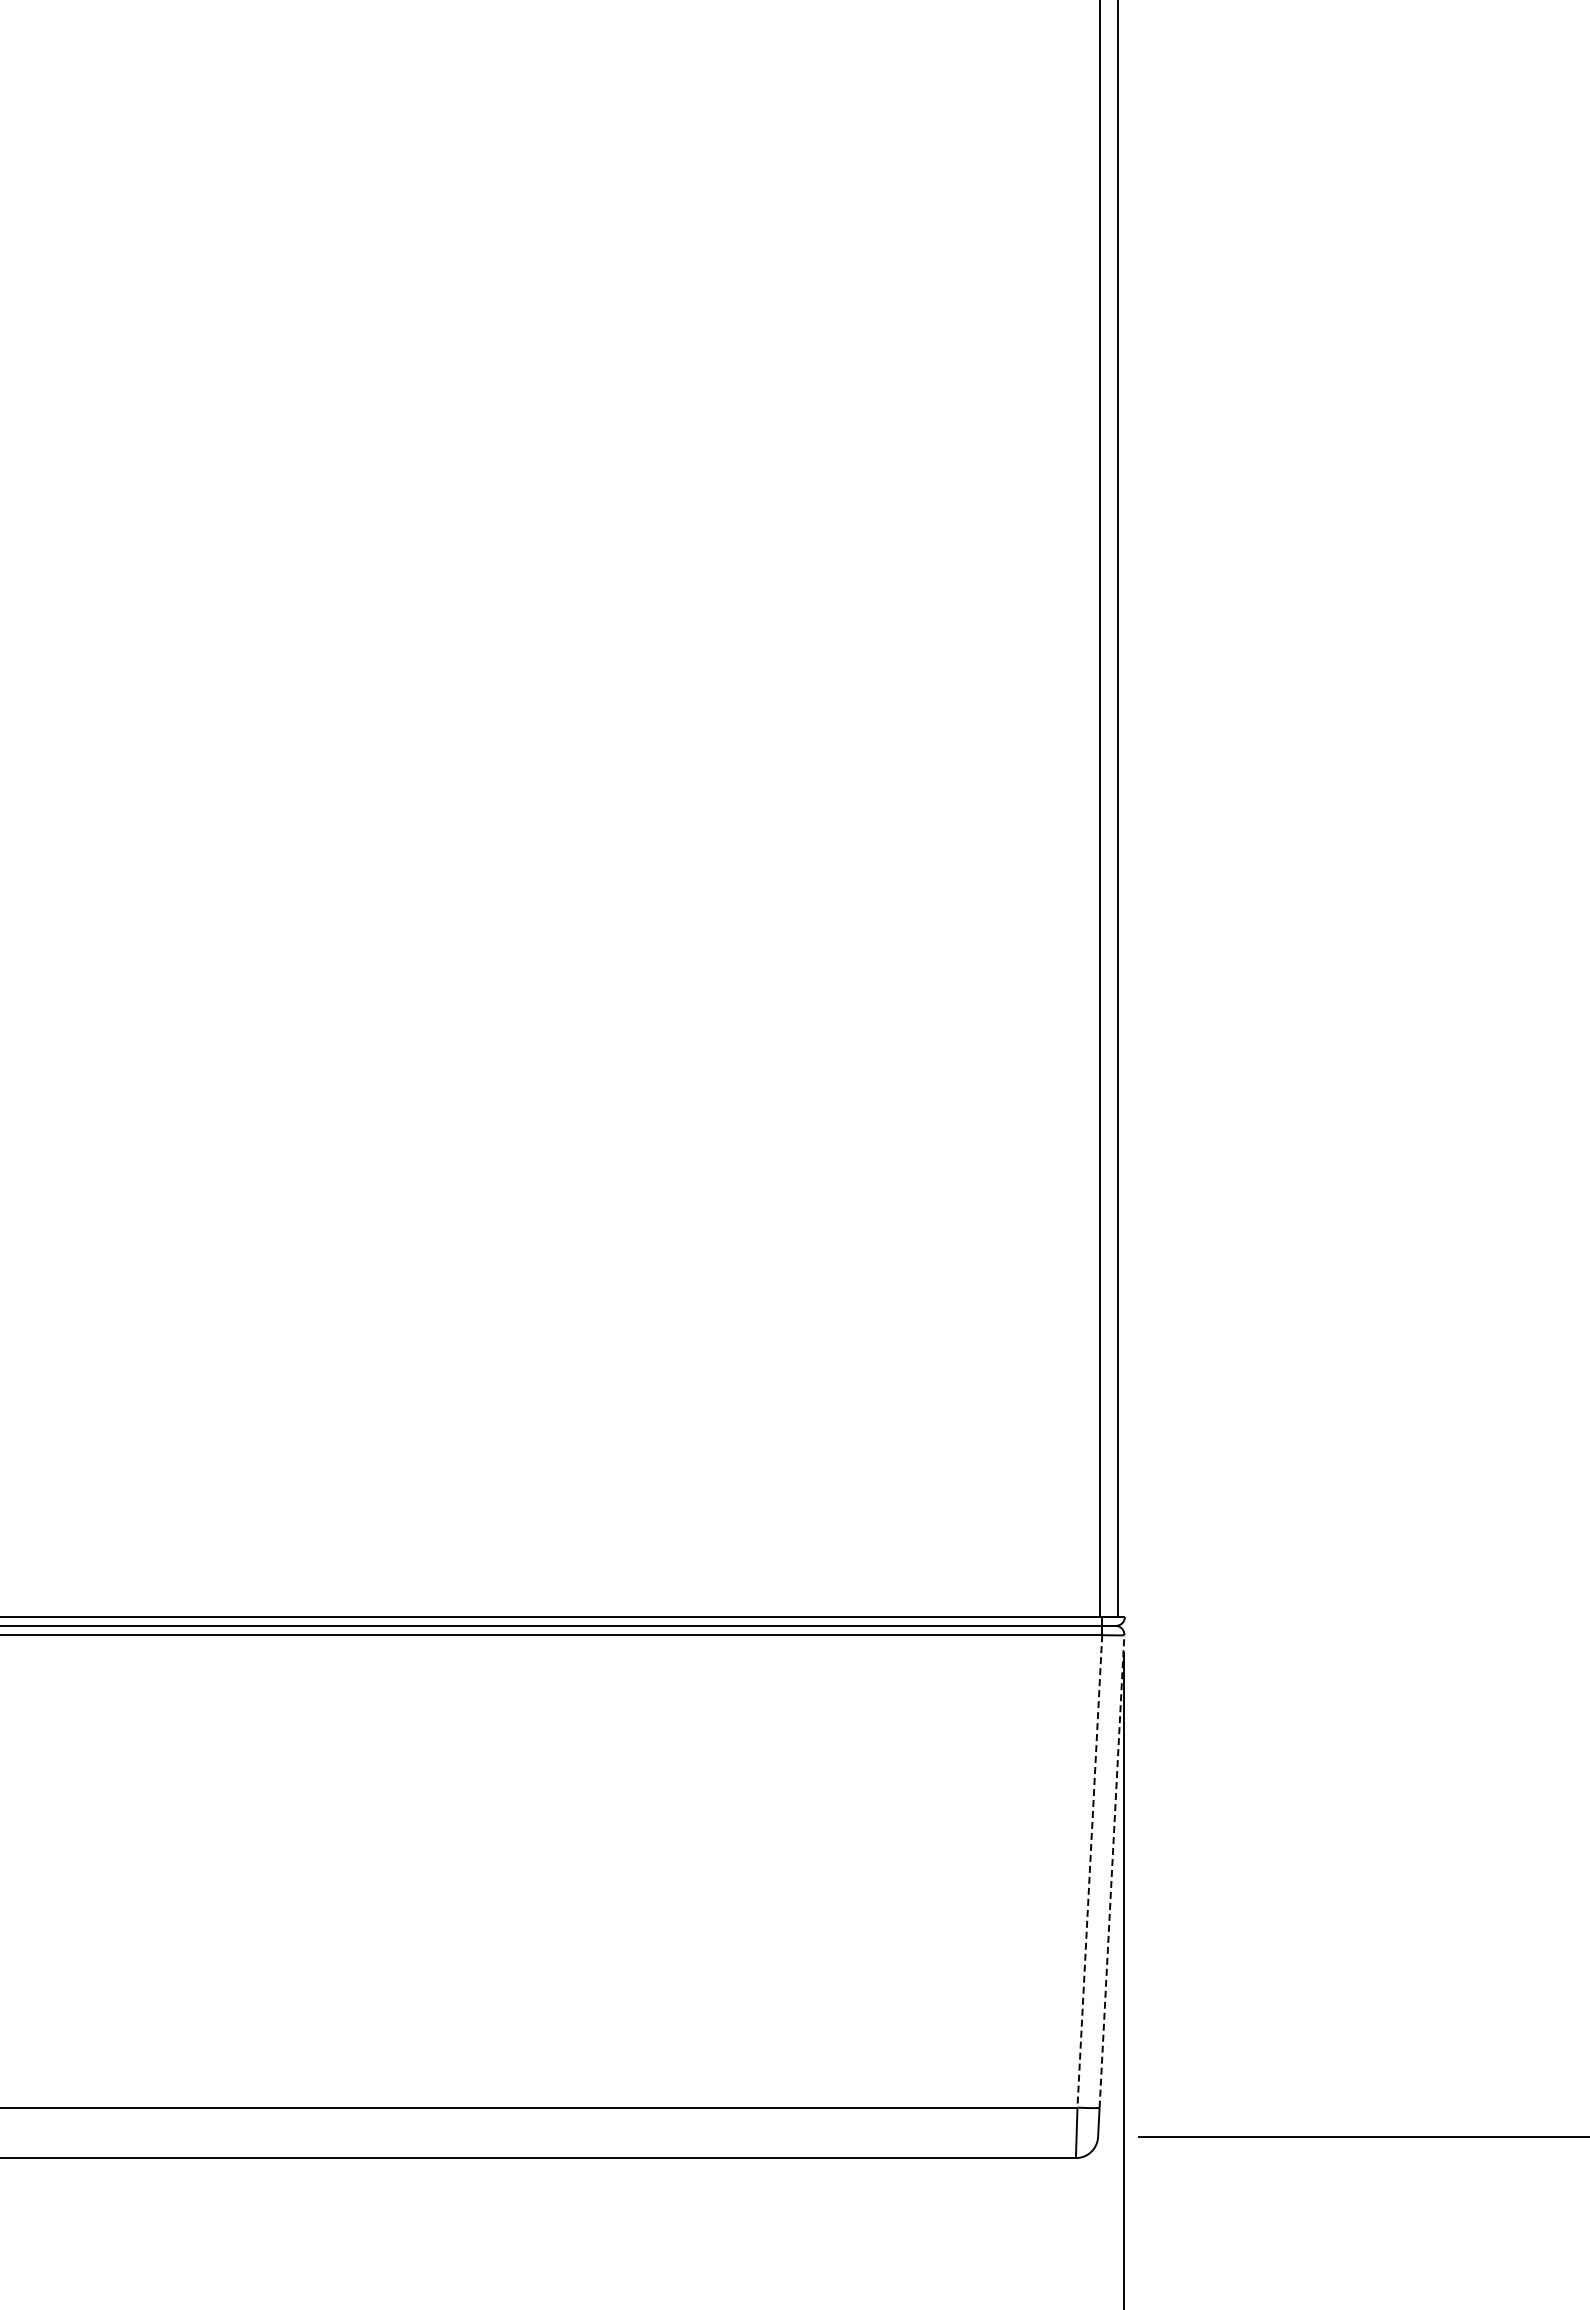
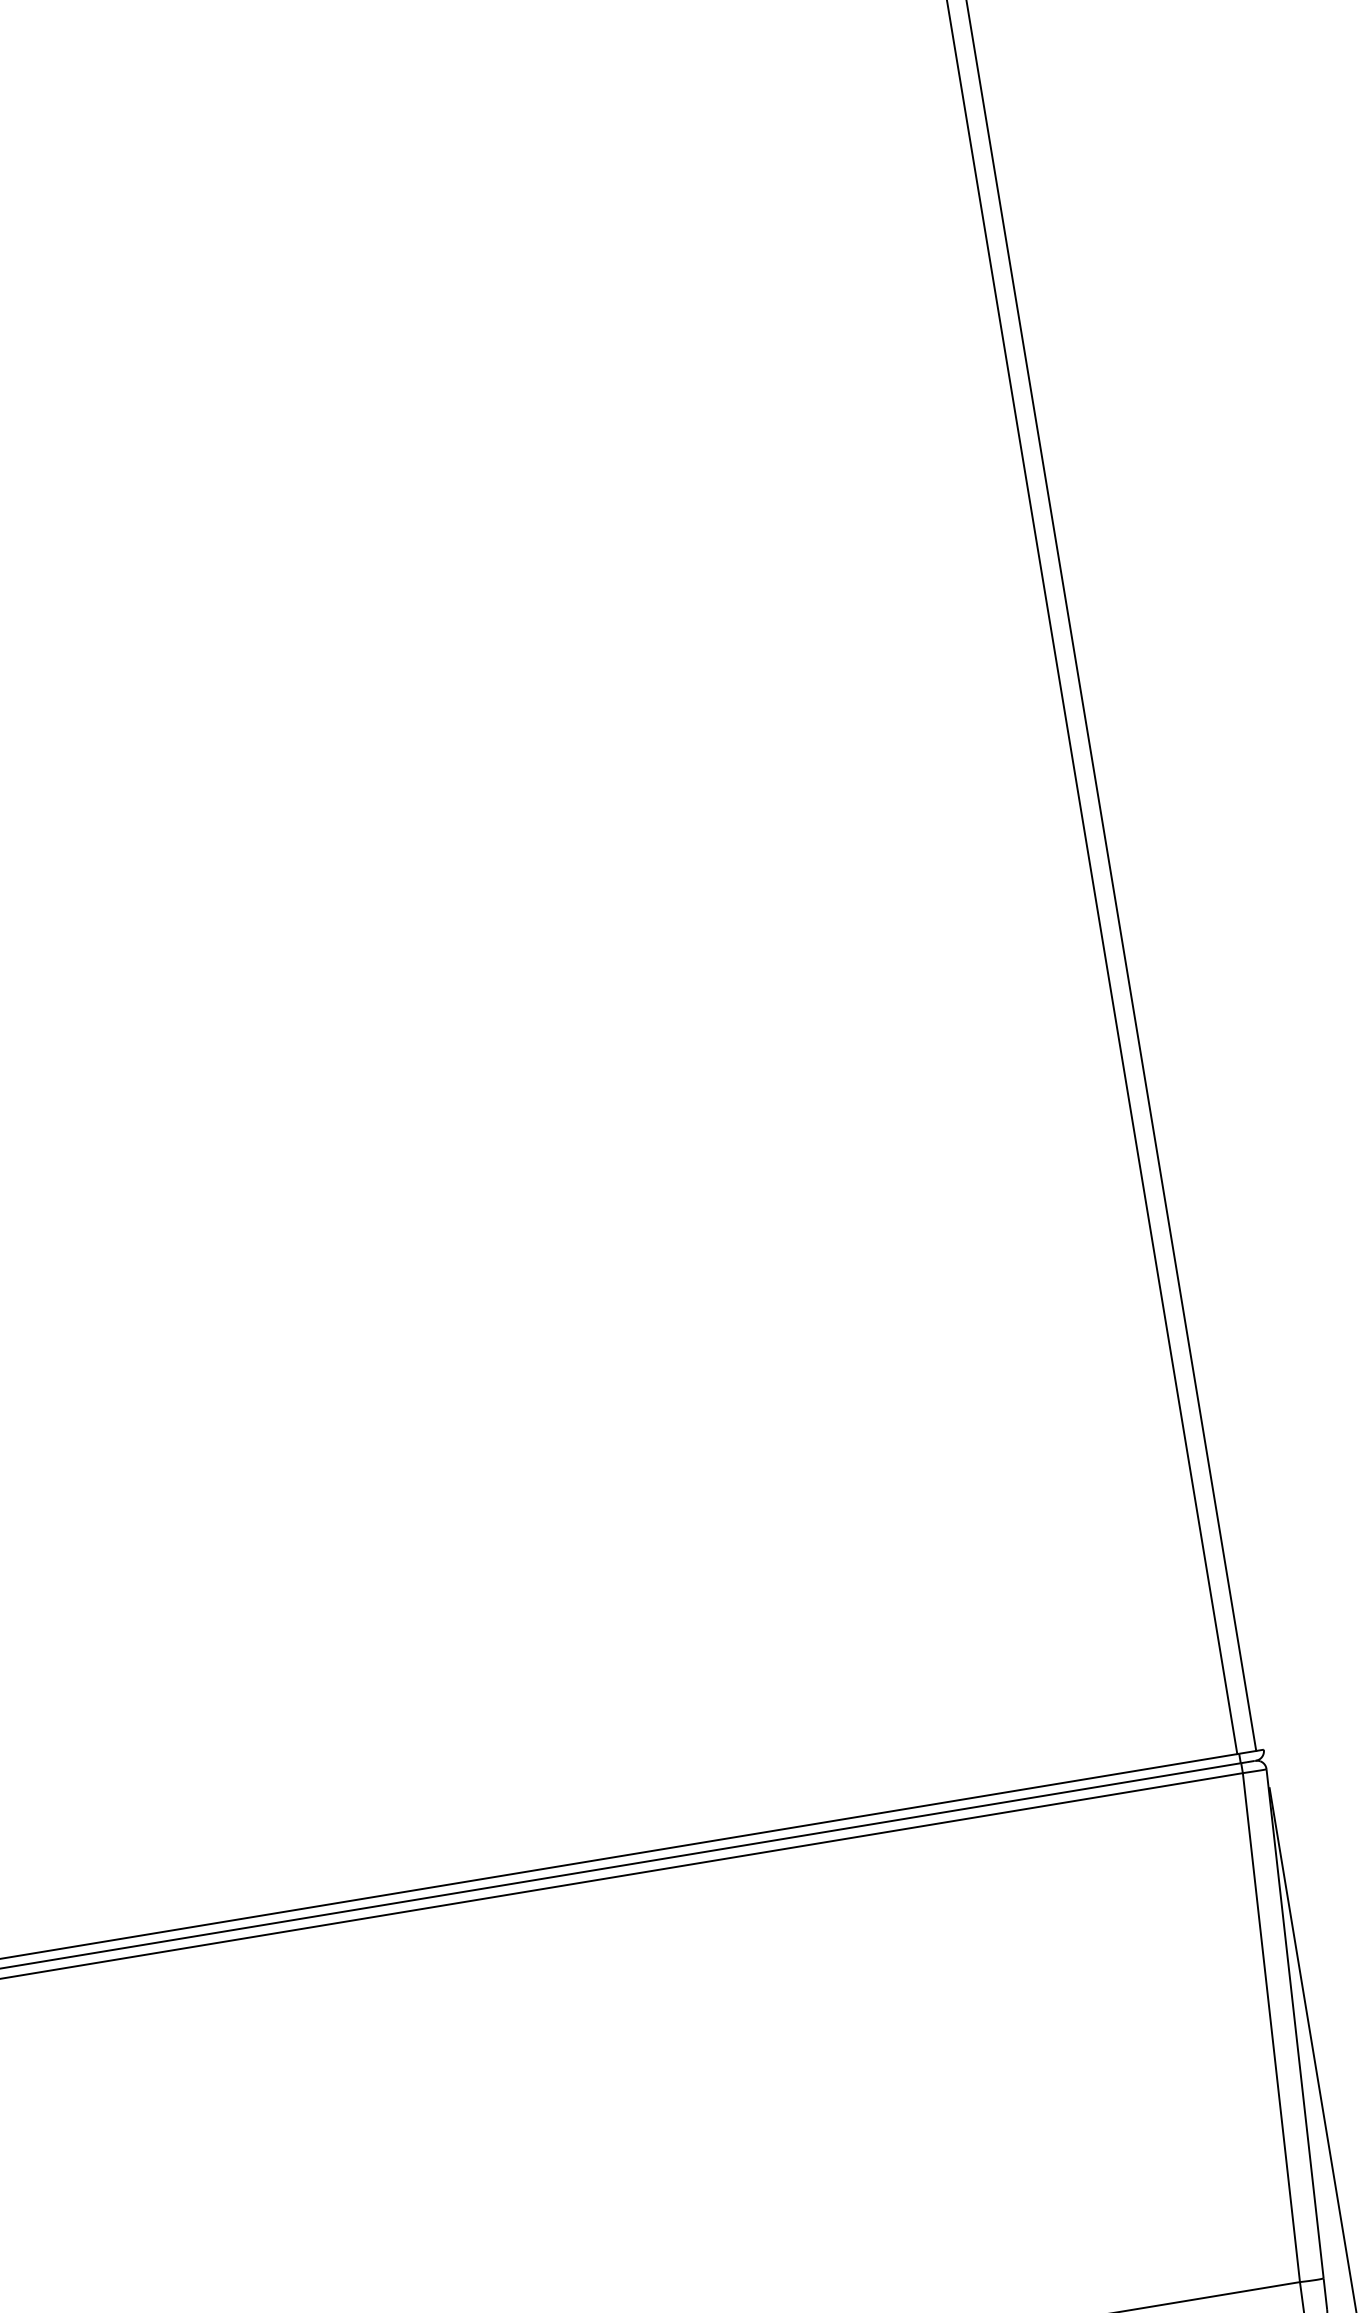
line: (1089, 1871) -> (1271, 2027), dashed -> solid
line: (1111, 1871) -> (1294, 2023), dashed -> solid

